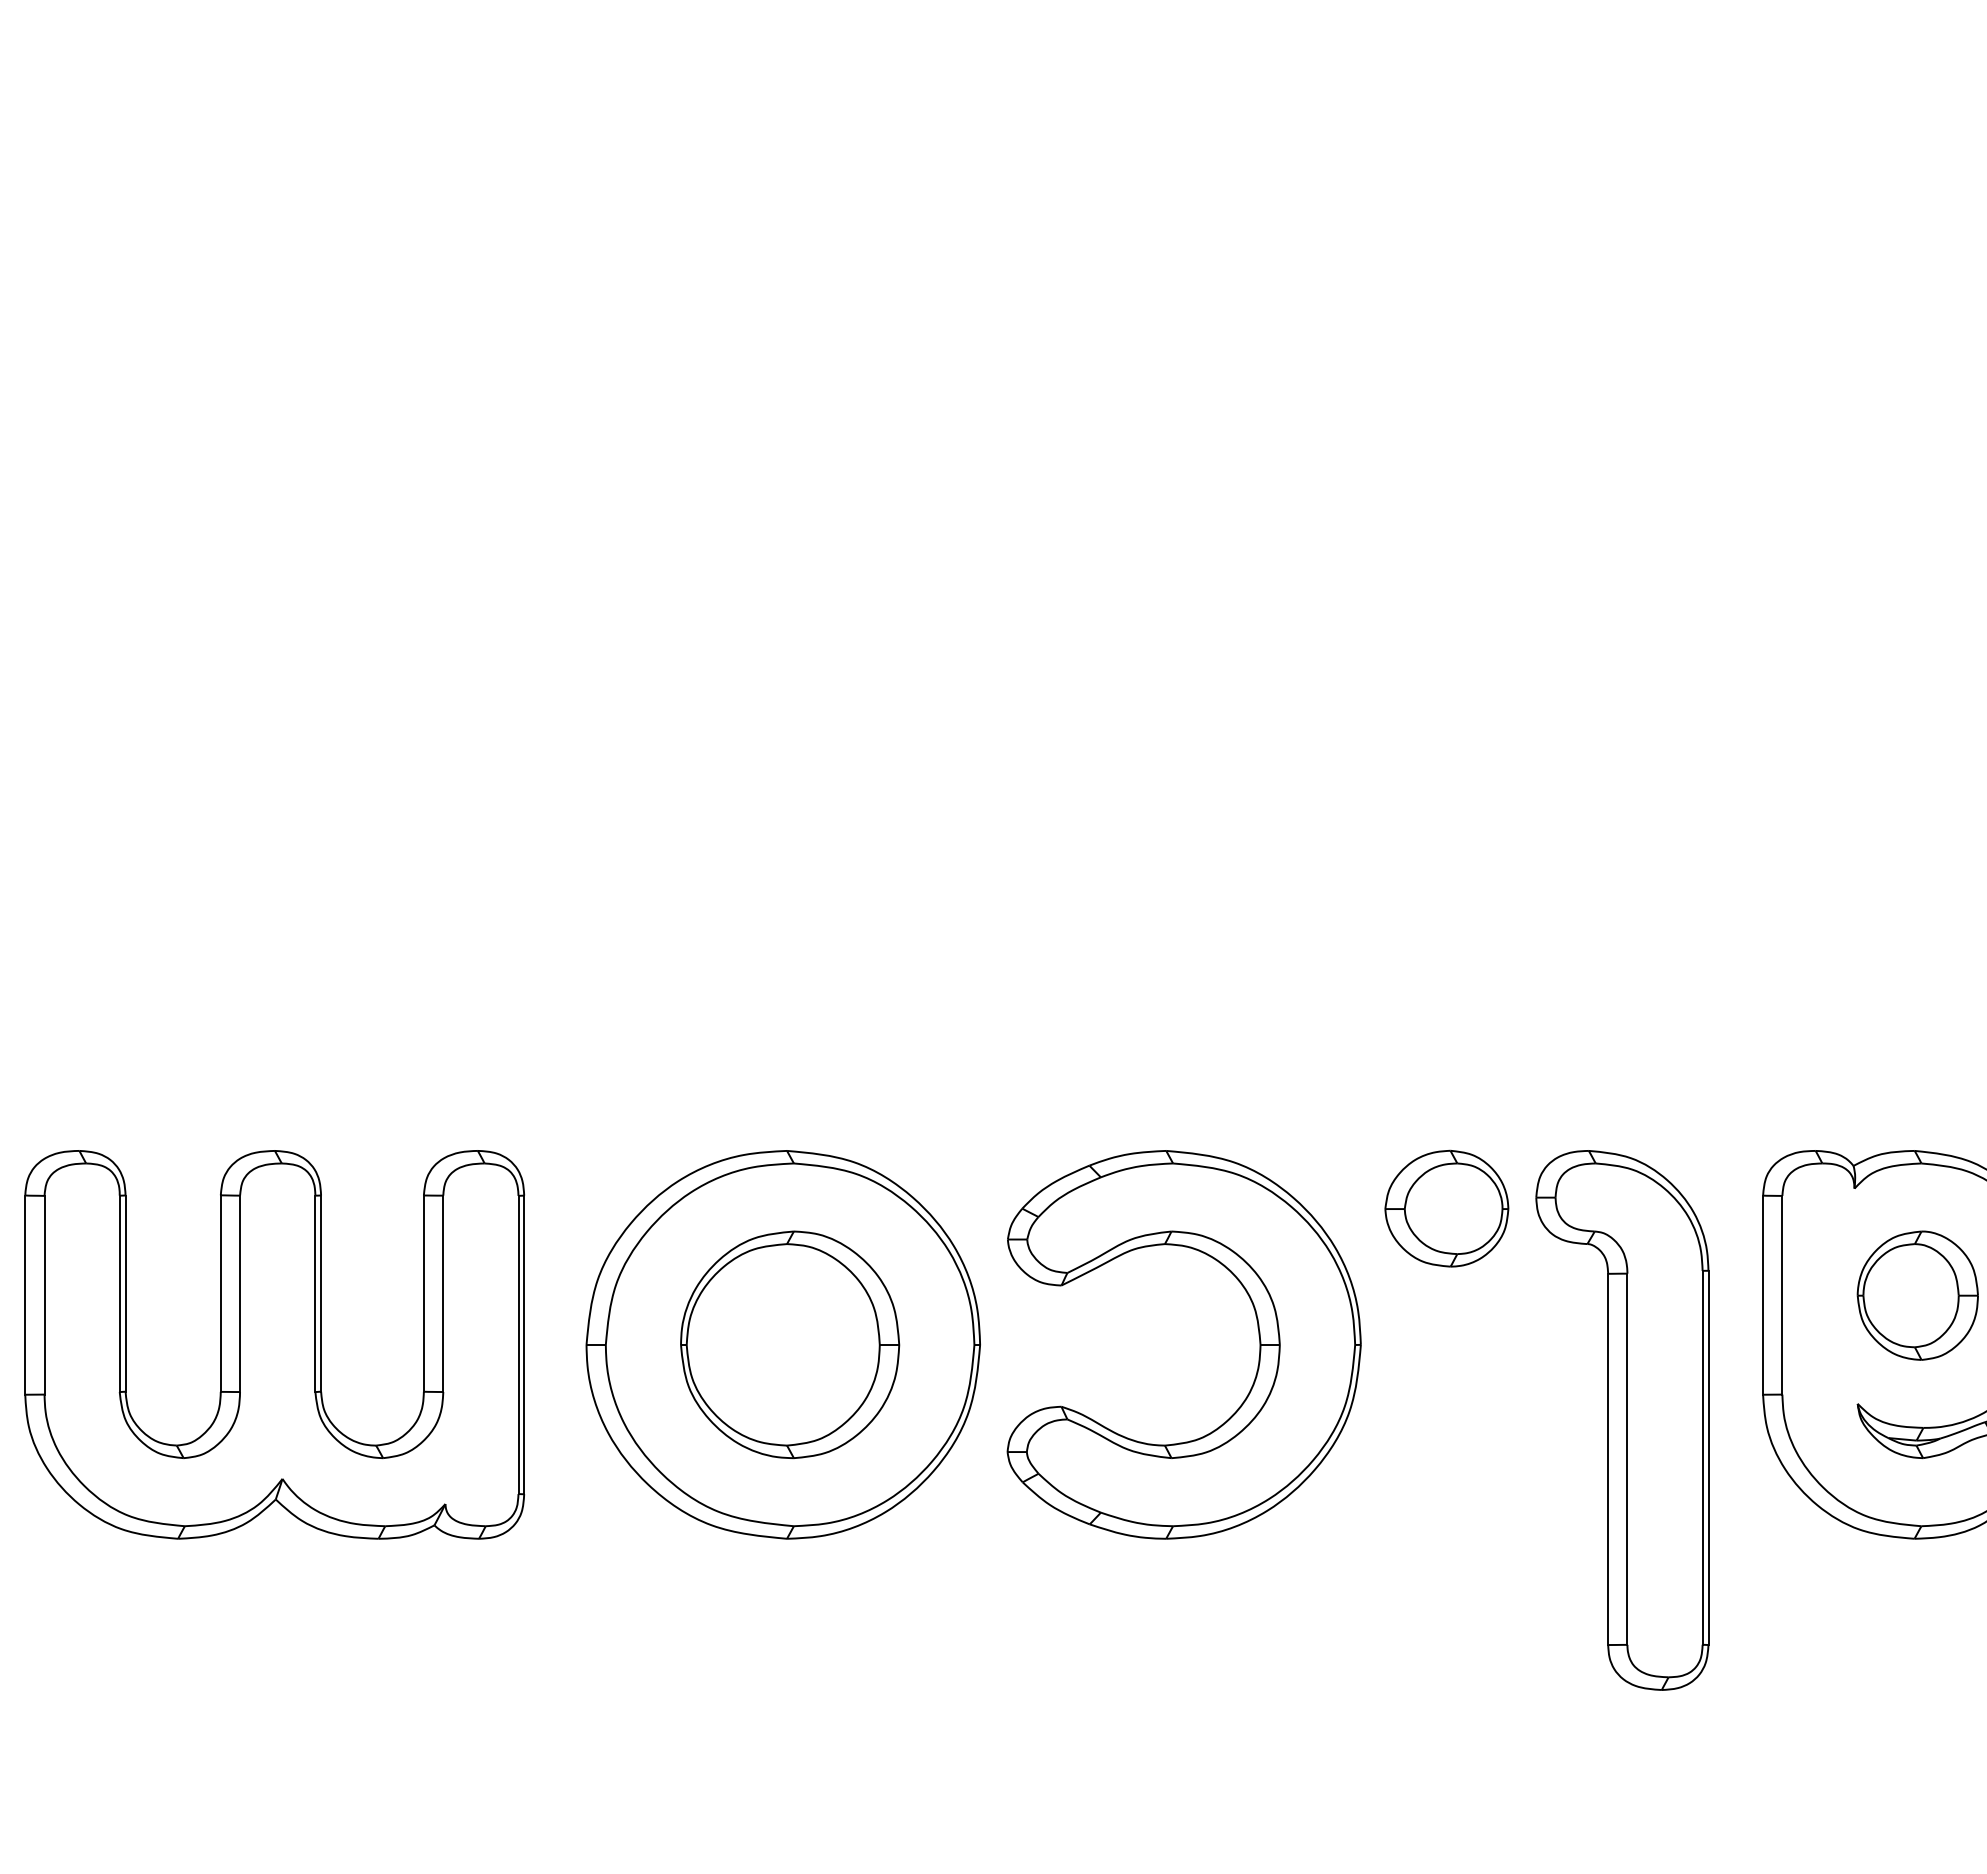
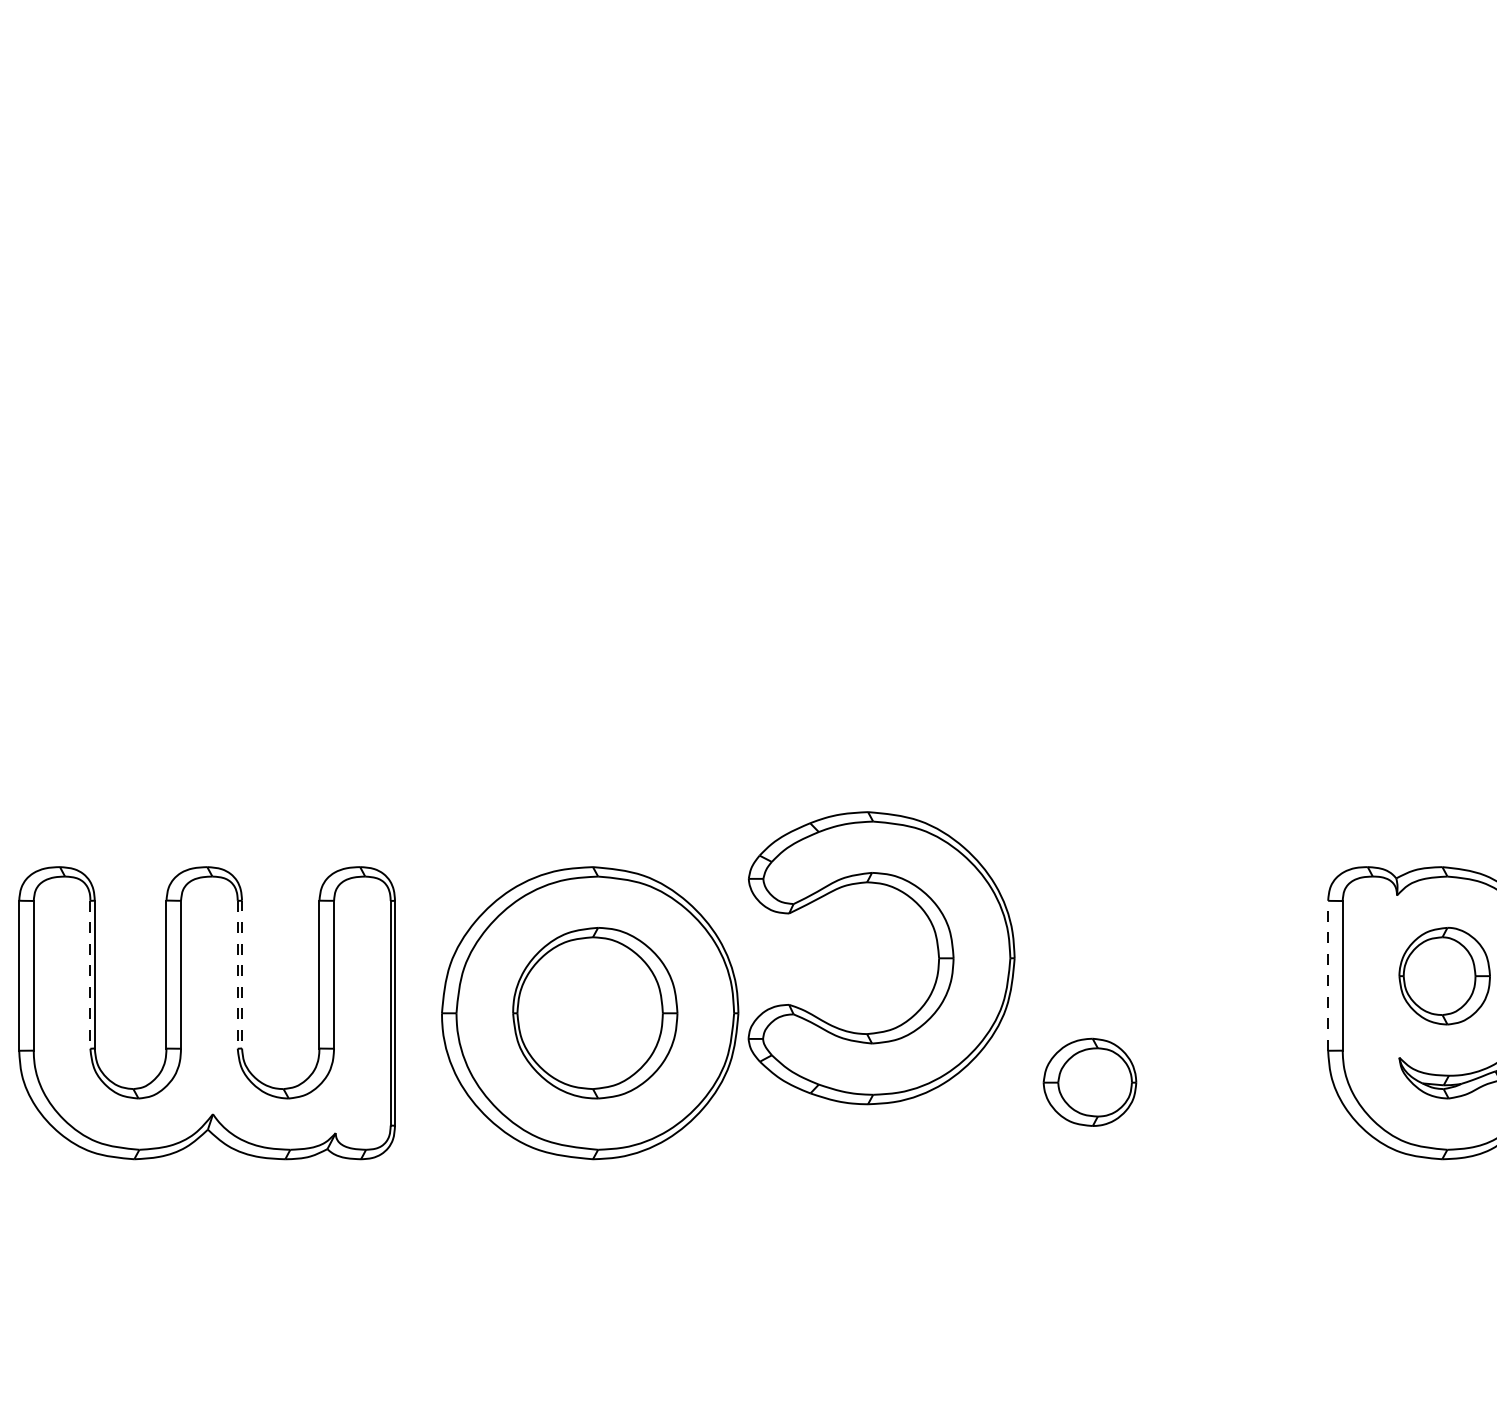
part: (1446, 1208) -> (1089, 1082), moved
line: (119, 1294) -> (90, 975), solid -> dashed
line: (315, 1294) -> (237, 975), solid -> dashed
line: (321, 1294) -> (242, 975), solid -> dashed
line: (1763, 1295) -> (1328, 976), solid -> dashed
part: (1258, 1336) -> (937, 951), moved
part: (1622, 1420) -> (1222, 1070), removed

